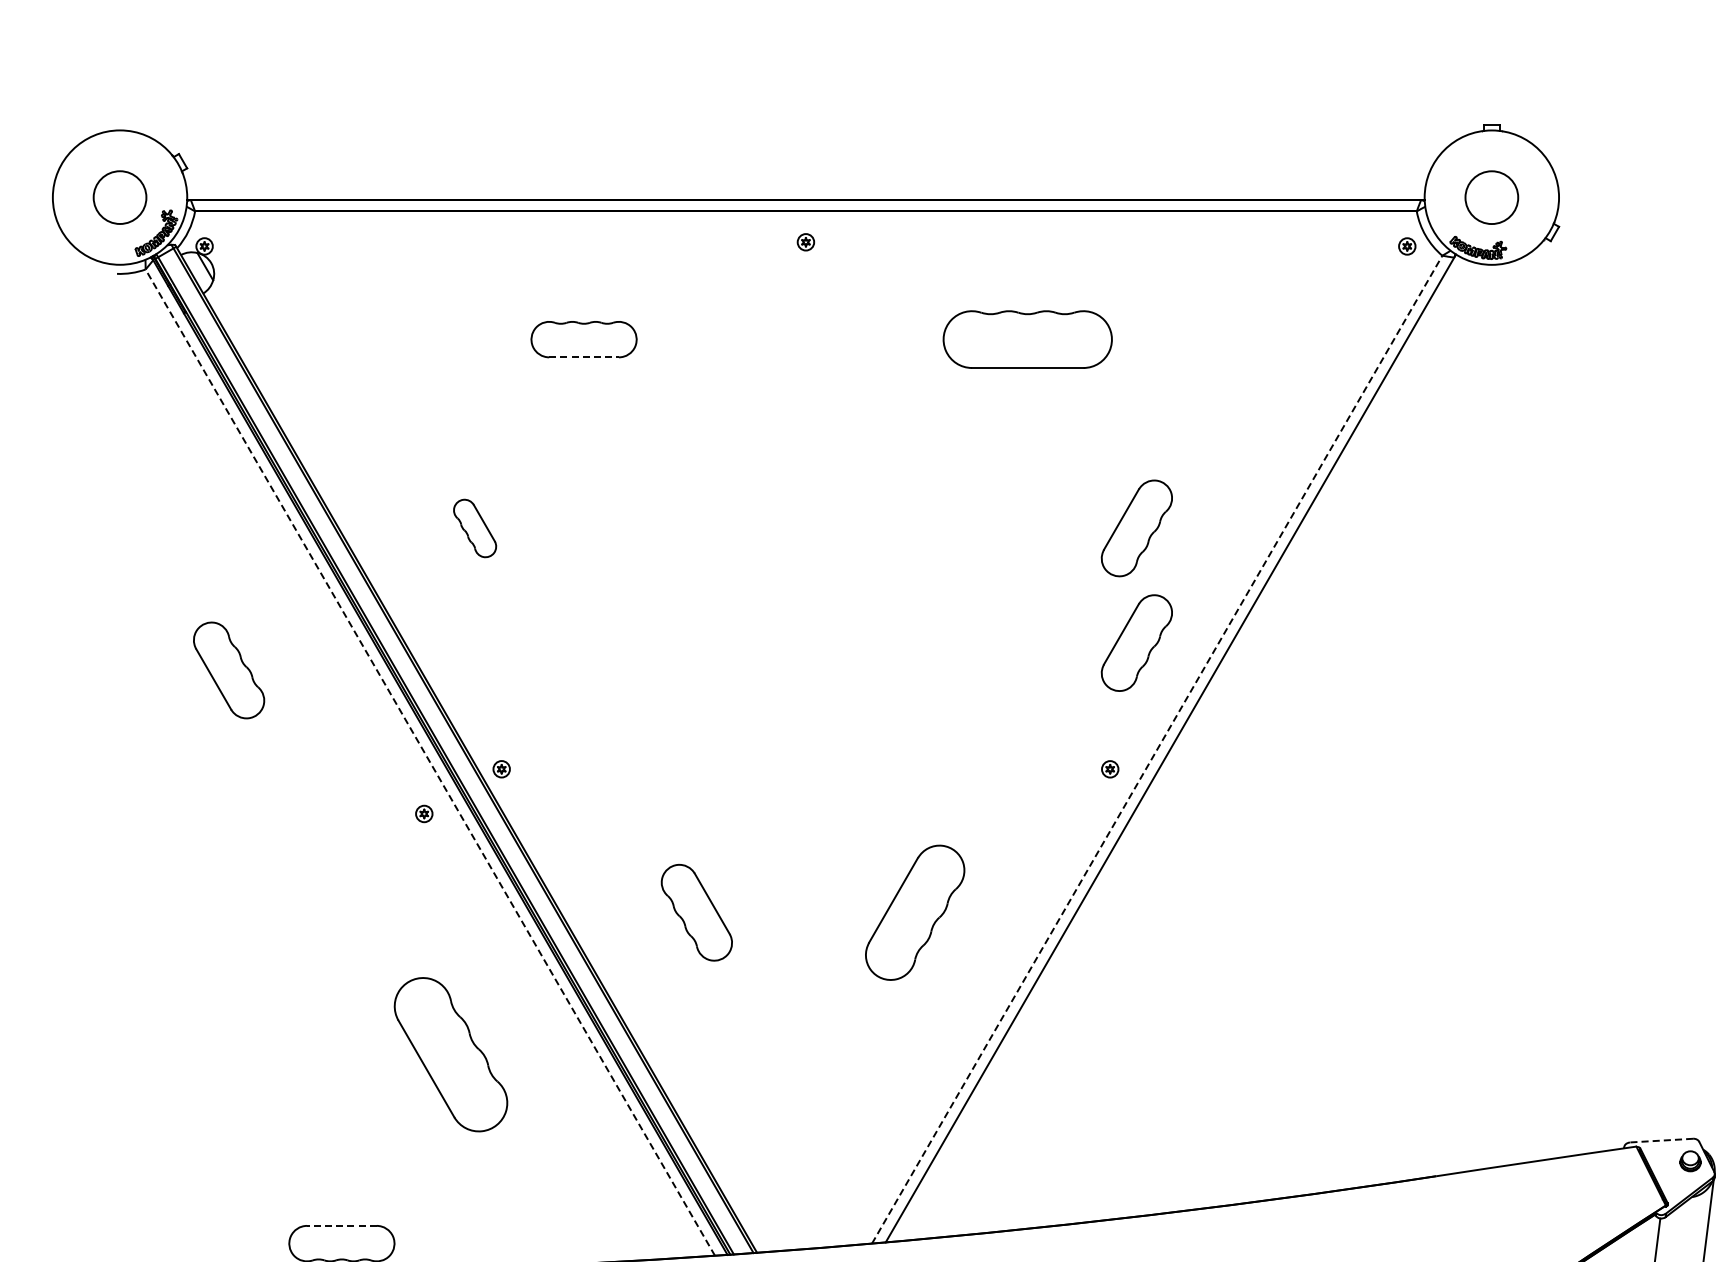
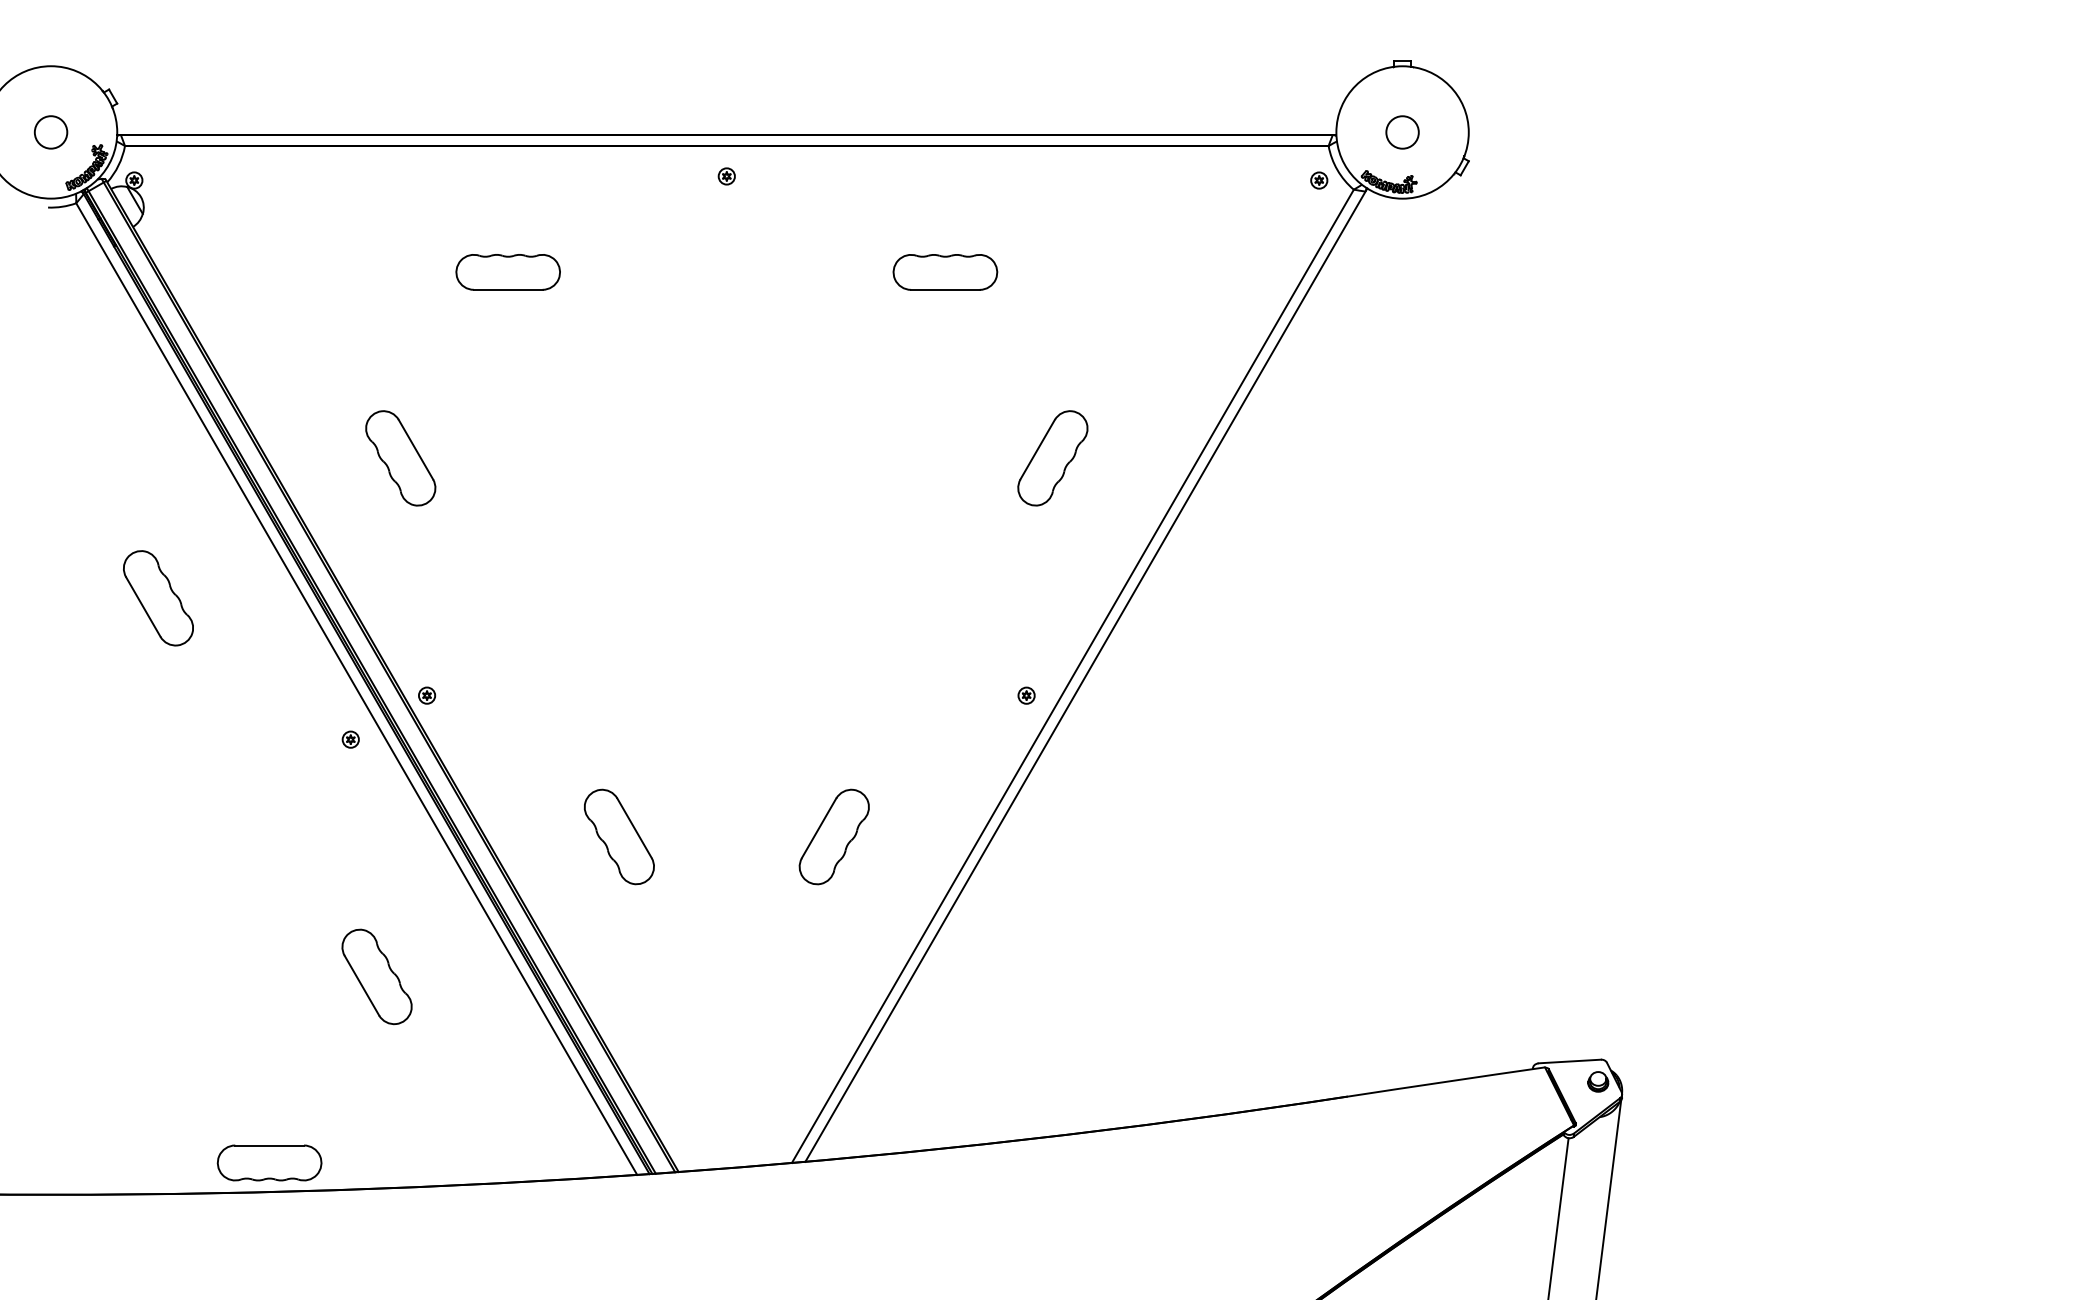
circle: (119, 197) -> (50, 132), size x0.62
circle: (1491, 197) -> (1402, 132), size x0.62
part: (1027, 339) -> (945, 272), size x0.62
line: (584, 357) -> (508, 289), dashed -> solid
part: (474, 528) -> (400, 458), size x1.67
part: (1136, 643) -> (1052, 571), removed
line: (1156, 749) -> (1072, 676), dashed -> solid
line: (430, 762) -> (356, 688), dashed -> solid
part: (914, 912) -> (833, 836), size x0.71
part: (450, 1054) -> (376, 976), size x0.62
line: (1661, 1140) -> (1569, 1061), dashed -> solid
line: (341, 1225) -> (269, 1145), dashed -> solid

